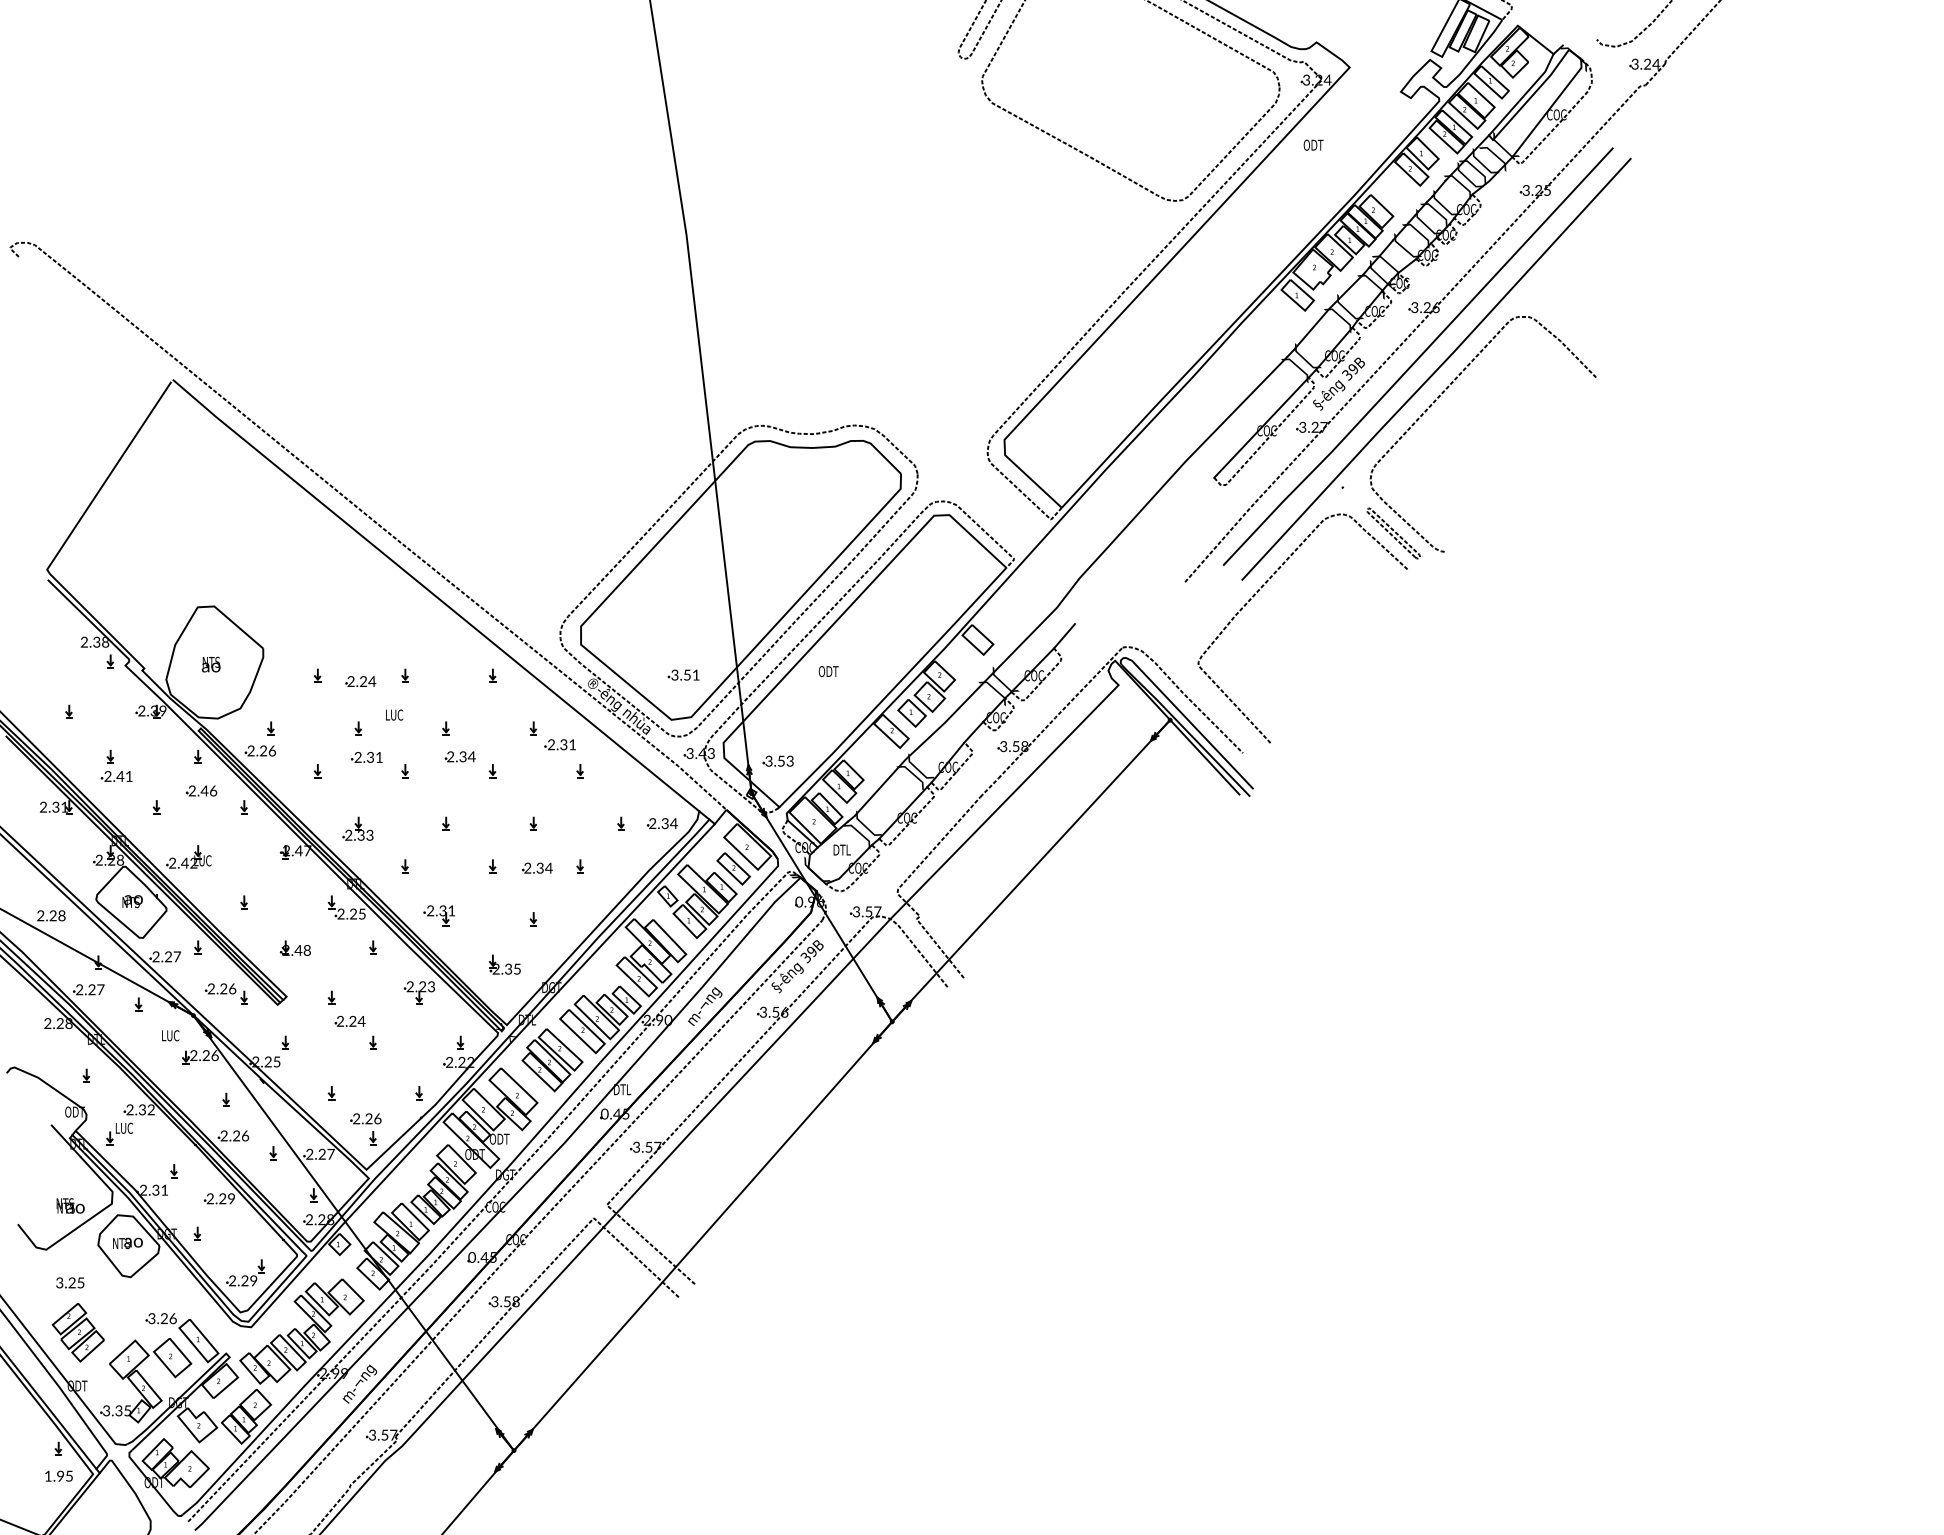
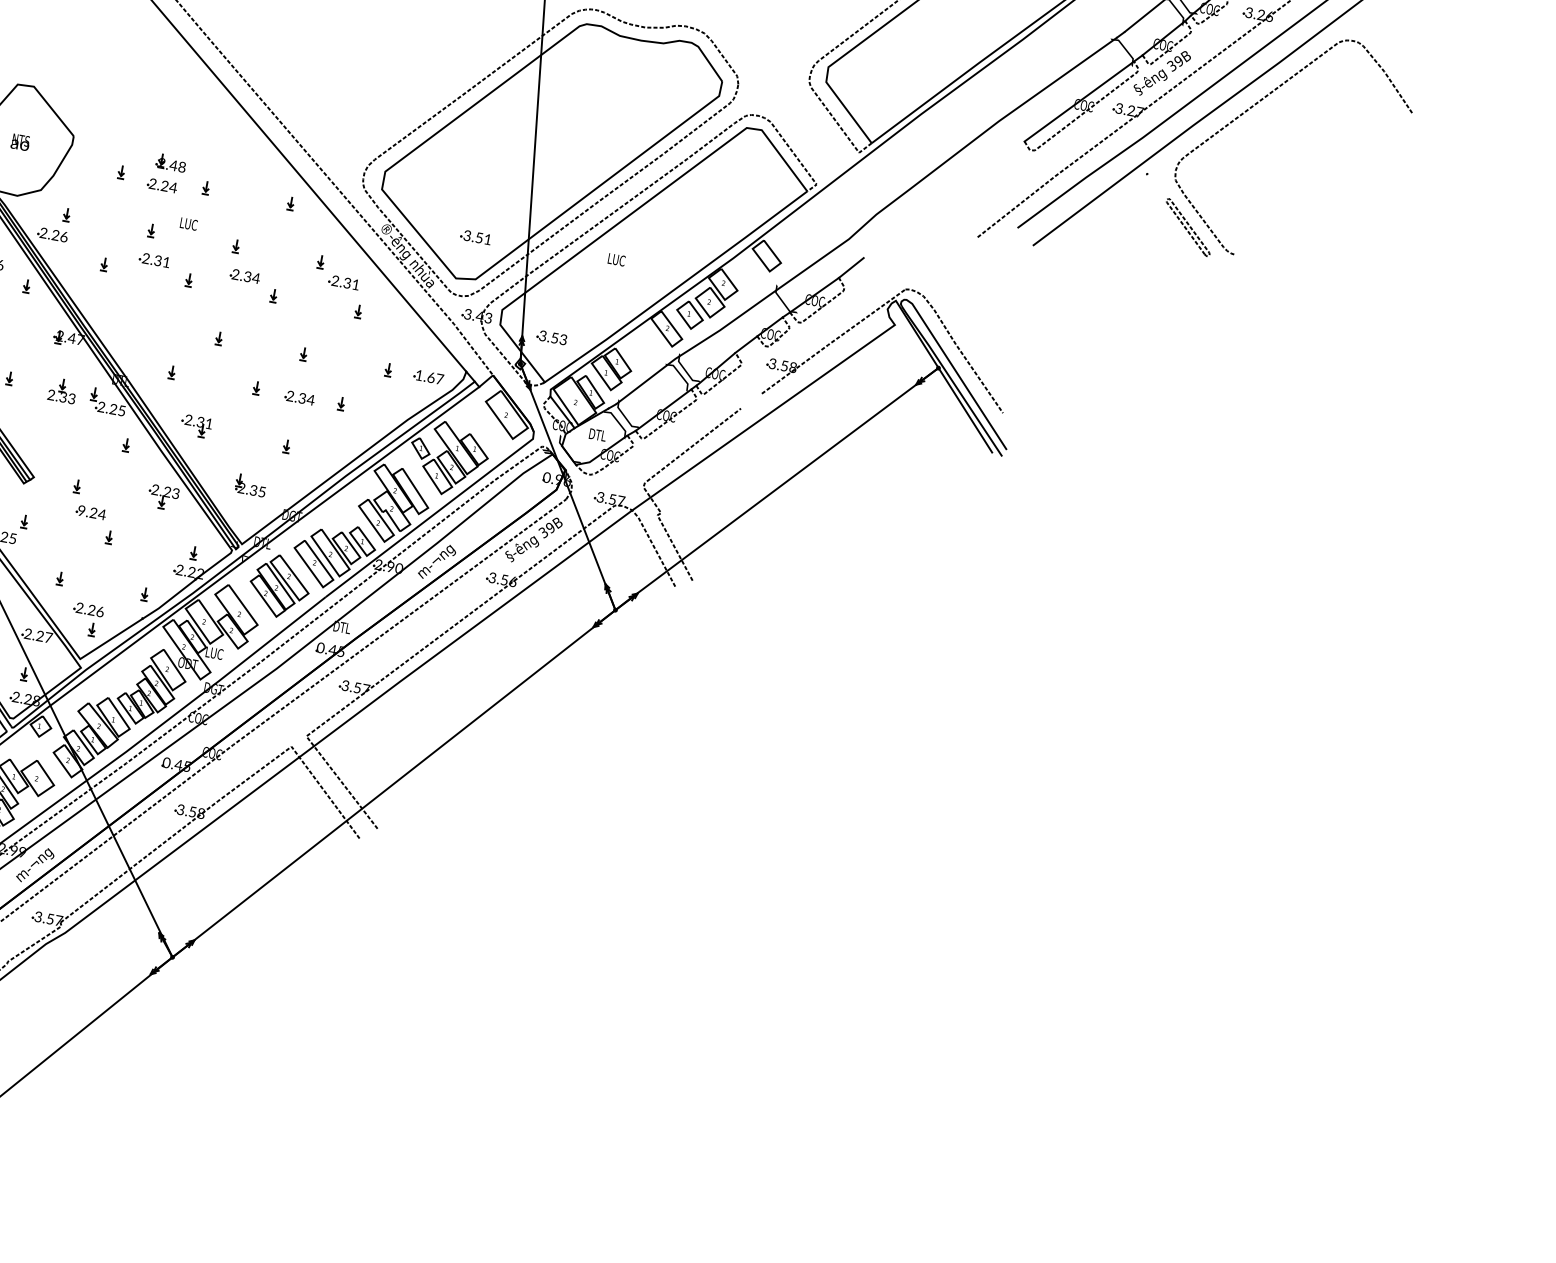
fill: (1307, 355) -> (1136, 39), removed
curve: (1259, 591) -> (1048, 259), removed
text: (828, 671) -> (616, 259), ODT -> LUC
fill: (991, 693) -> (770, 310), removed
line: (989, 787) -> (751, 400), removed
text: (663, 823) -> (429, 377), 2.34 -> 1.67
part: (357, 828) -> (61, 390), moved
part: (733, 868) -> (489, 433), removed
part: (294, 947) -> (170, 162), moved
text: (339, 1021) -> (80, 510), 2.24 -> 9.24
text: (499, 1138) -> (214, 652), ODT -> LUC

